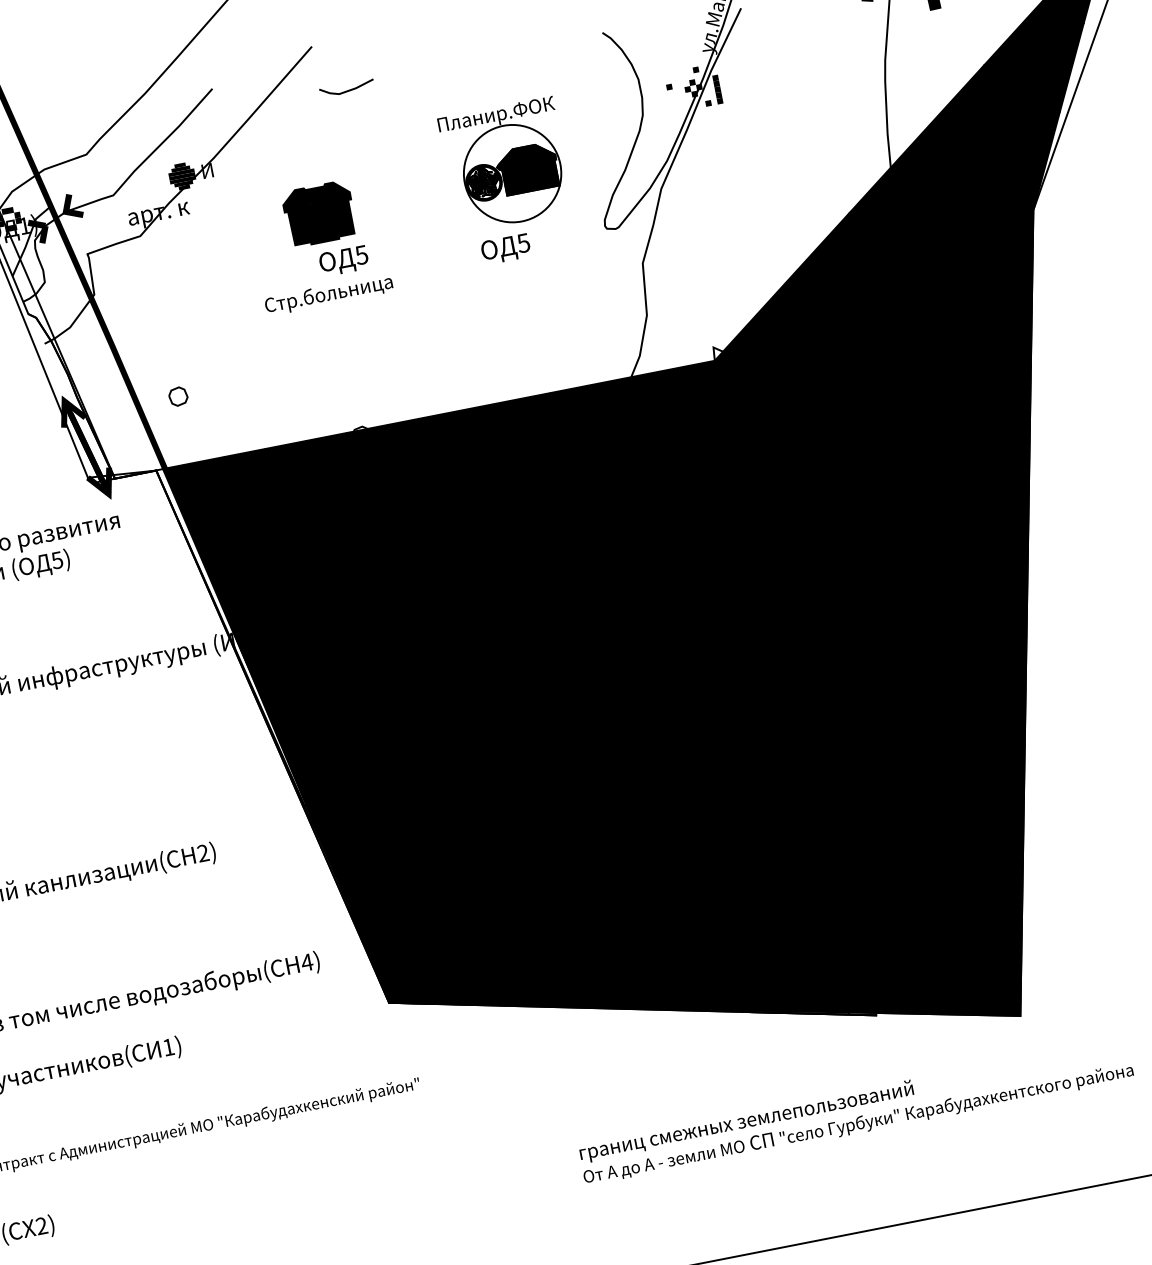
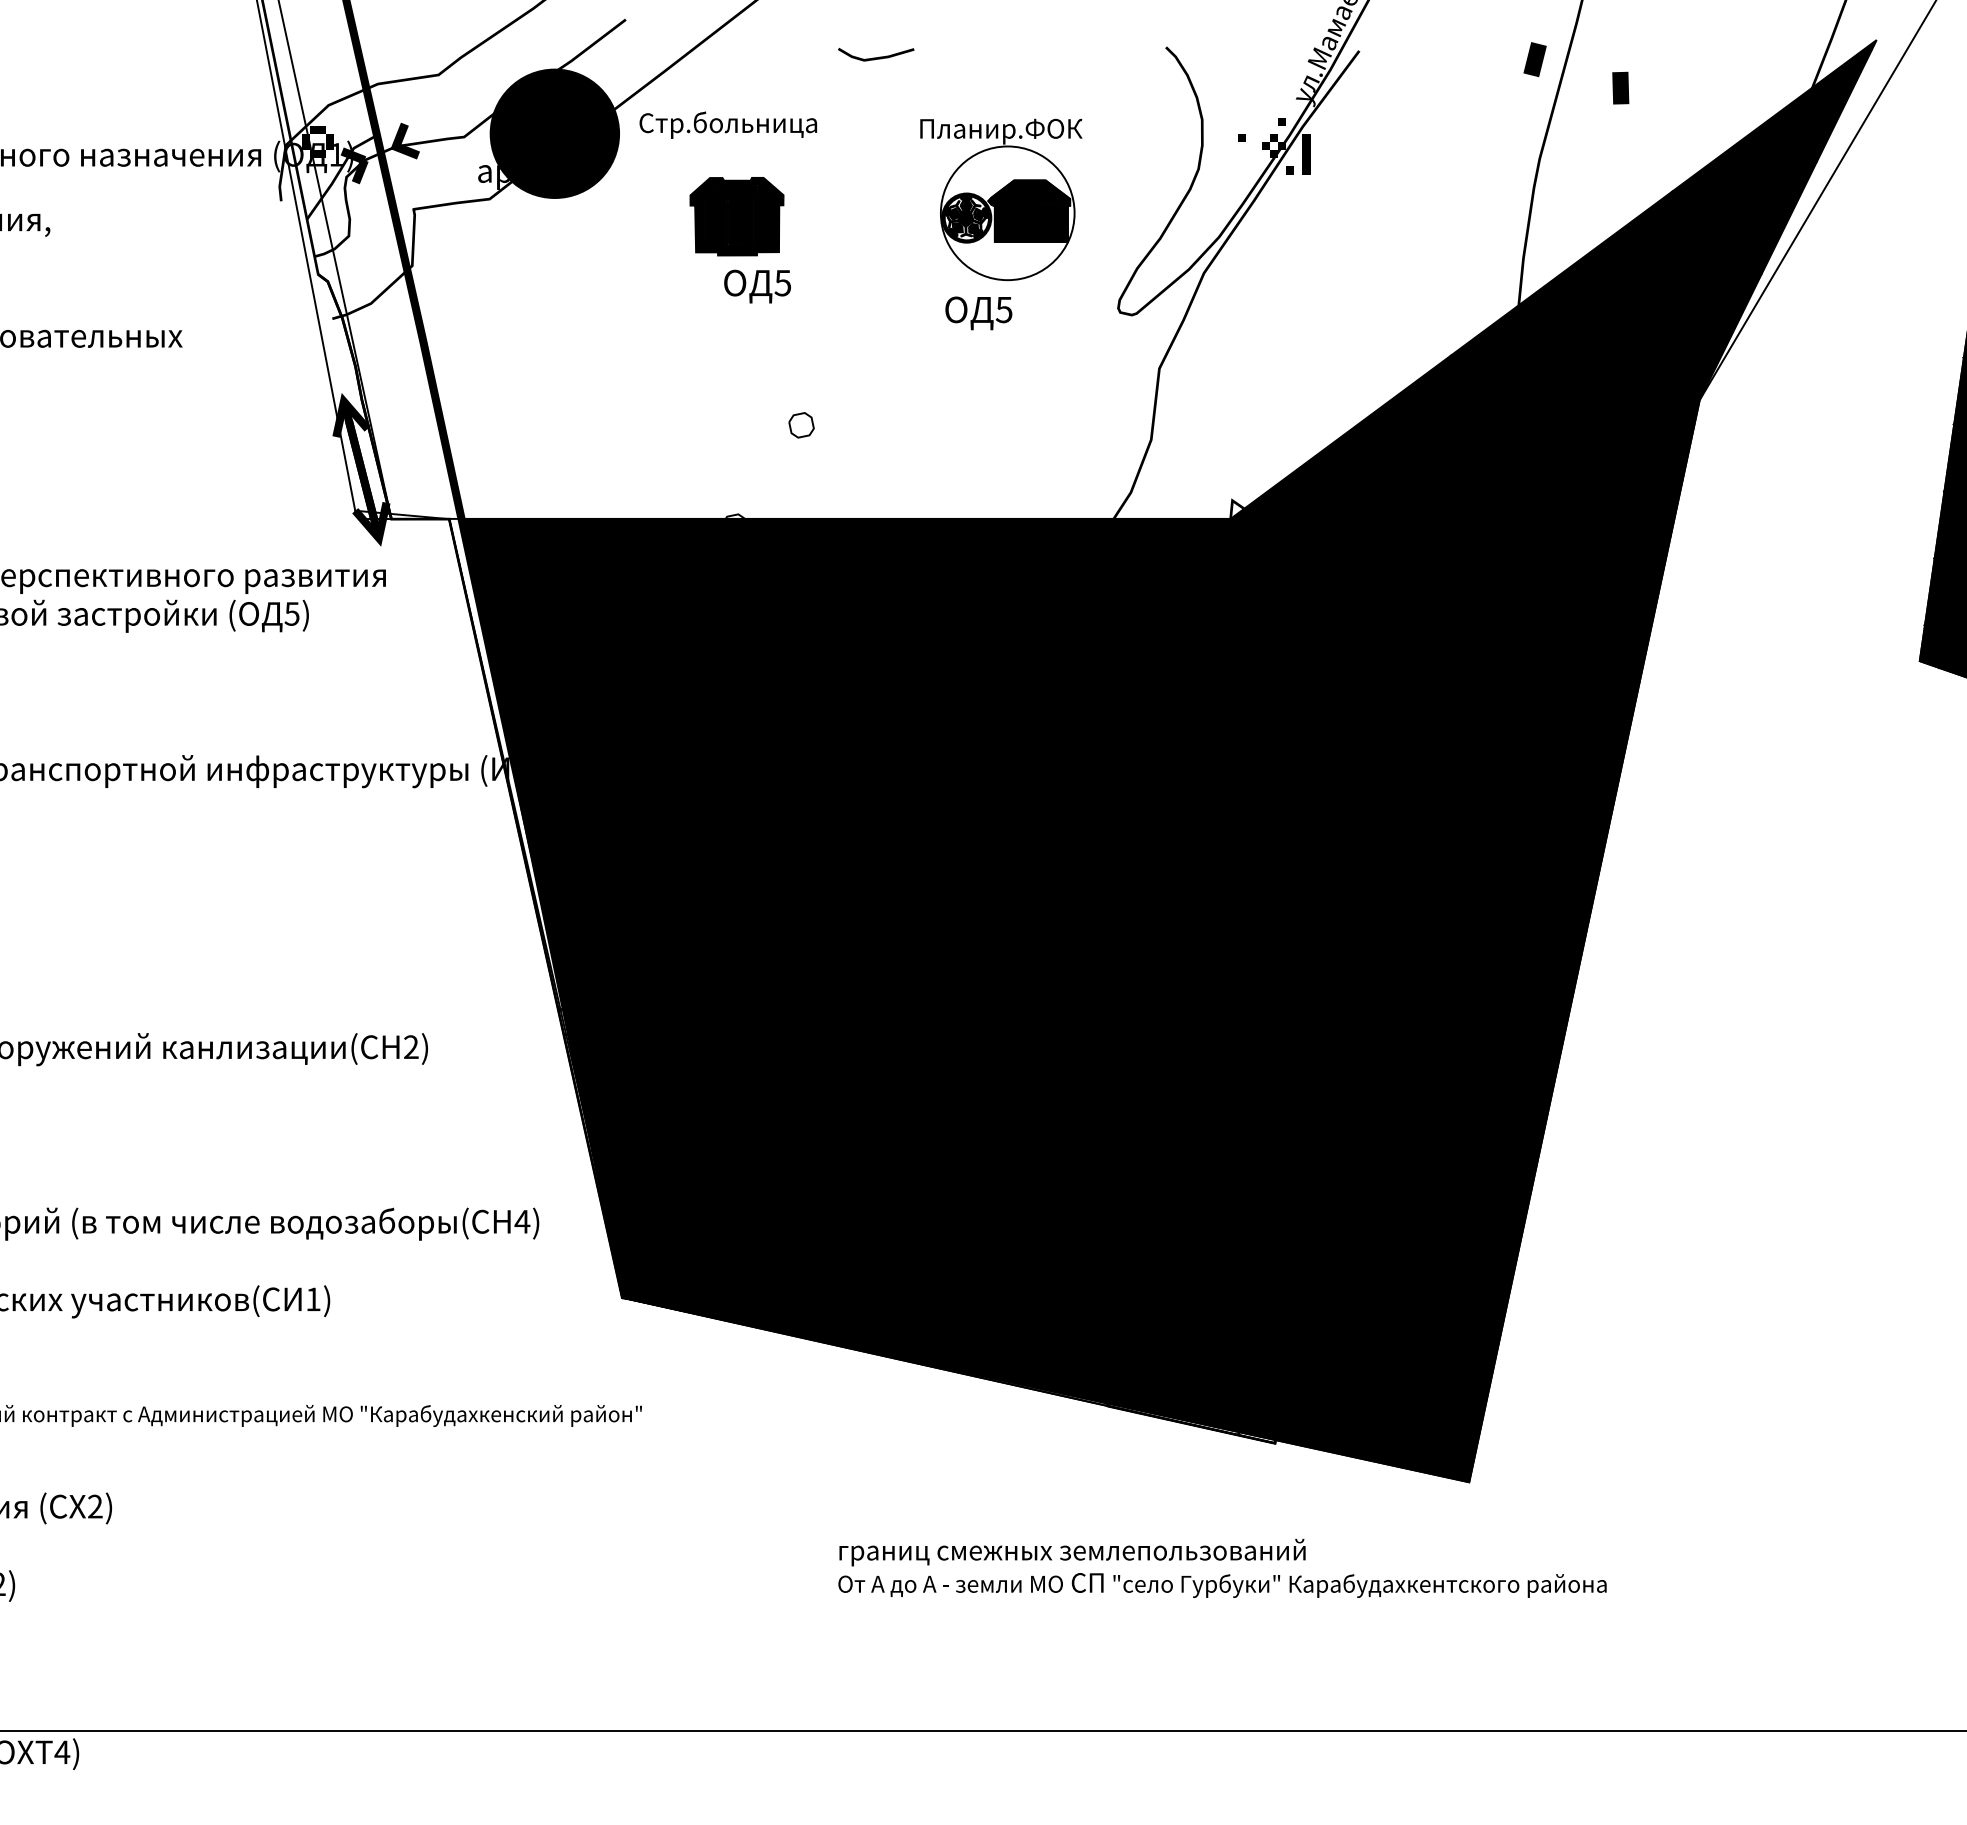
line: (347, 90) -> (876, 57), moved
fill: (177, 180) -> (554, 133), added
text: (328, 294) -> (727, 124), moved
part: (178, 396) -> (801, 425), moved

